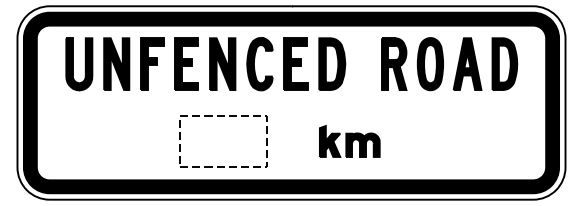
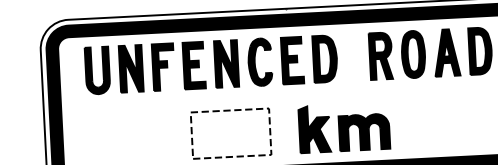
part: (349, 141) -> (344, 127), size x1.67

